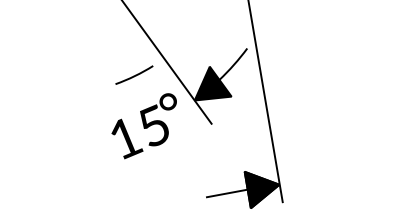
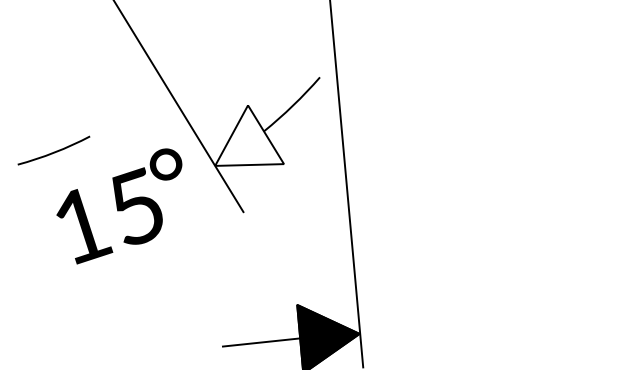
curve: (135, 74) -> (56, 149), moved
fill: (212, 83) -> (250, 137), removed

